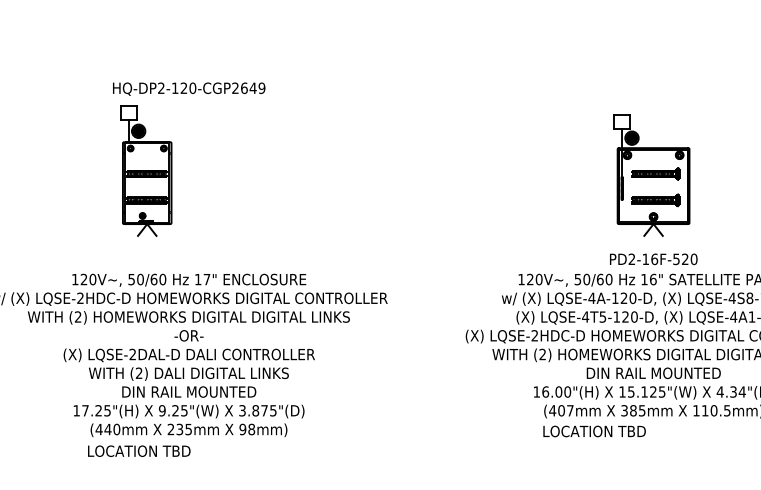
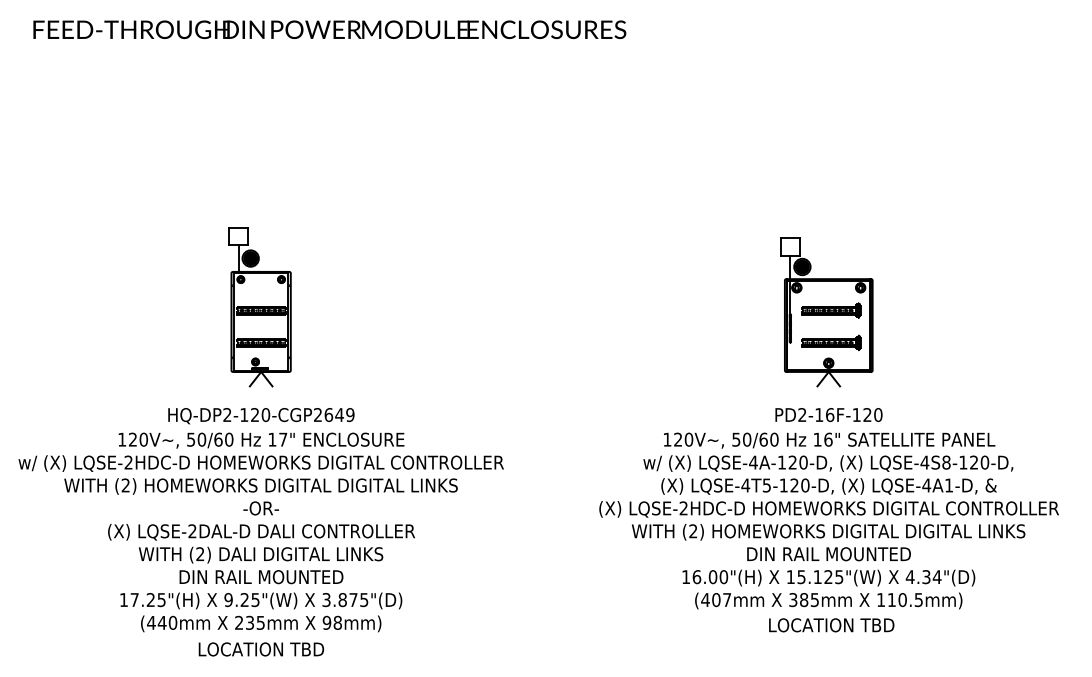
text: (189, 89) -> (261, 416), moved
part: (145, 171) -> (259, 307), moved
text: (676, 259) -> (856, 415), PD2-16F-520 -> PD2-16F-120
text: (594, 431) -> (831, 625), moved
text: (139, 451) -> (261, 649), moved

